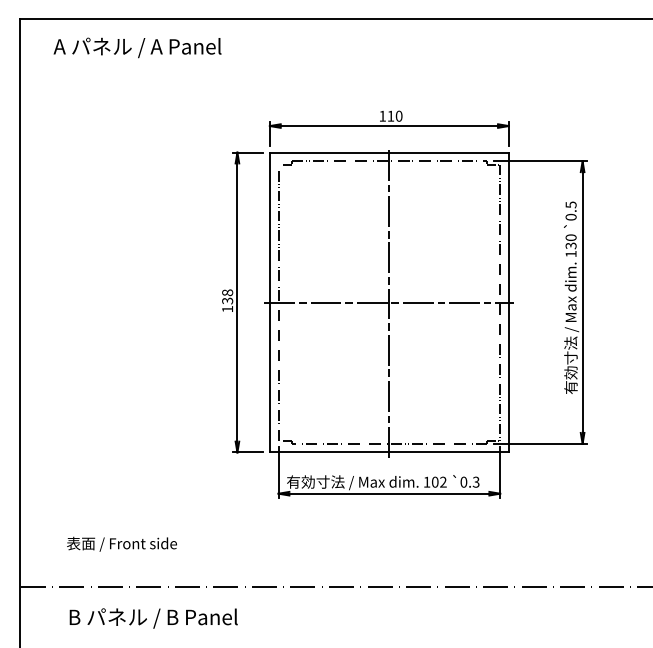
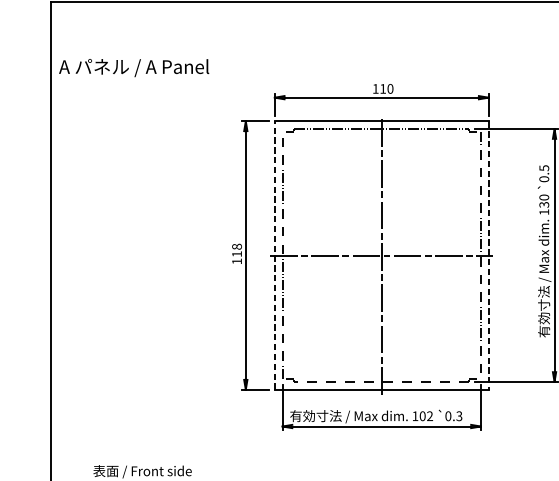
text: (137, 47) -> (134, 67), moved
text: (227, 300) -> (236, 253), 138 -> 118
line: (269, 302) -> (274, 255), solid -> dashed
line: (508, 302) -> (488, 255), solid -> dashed

